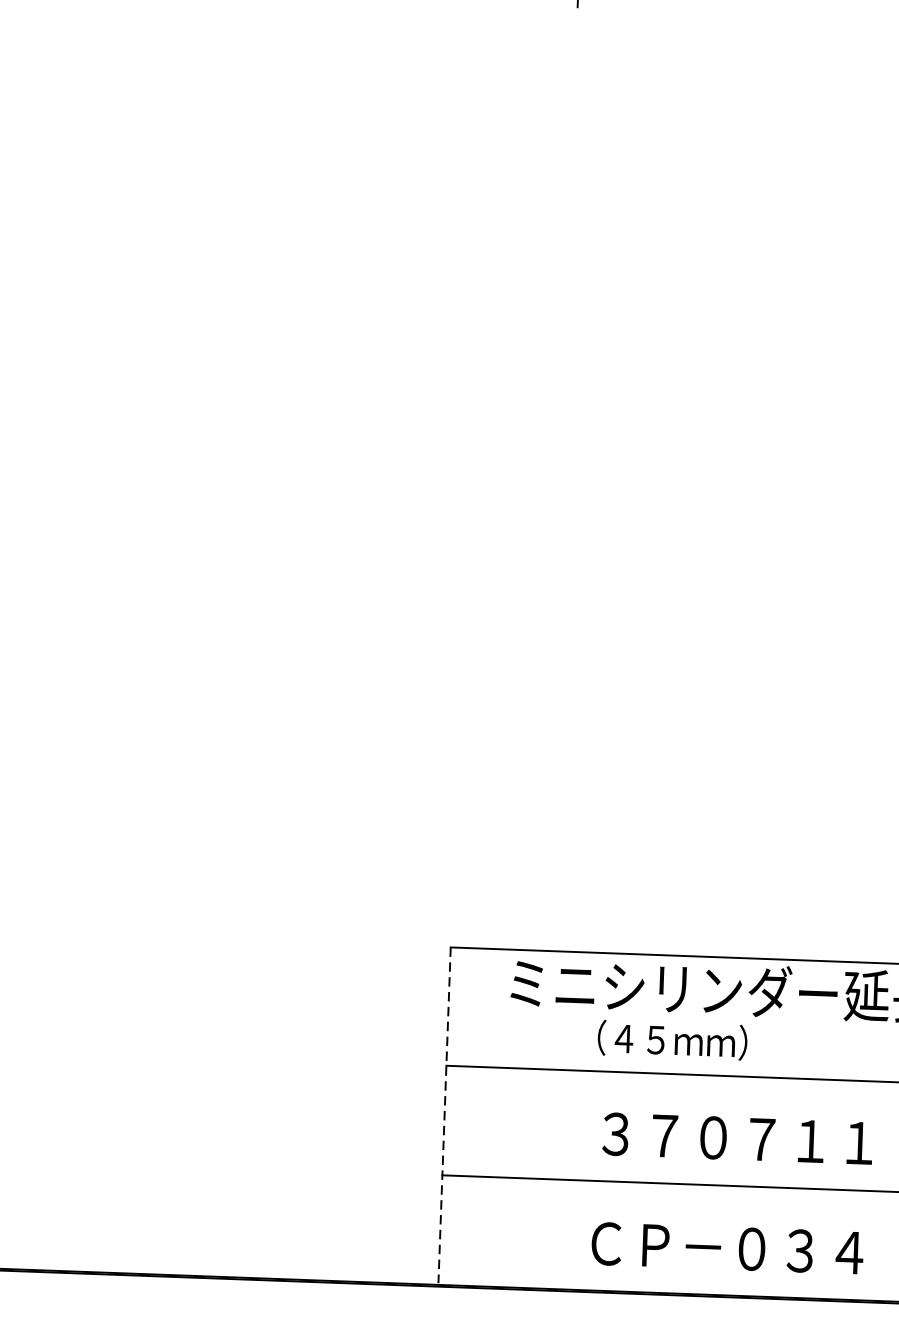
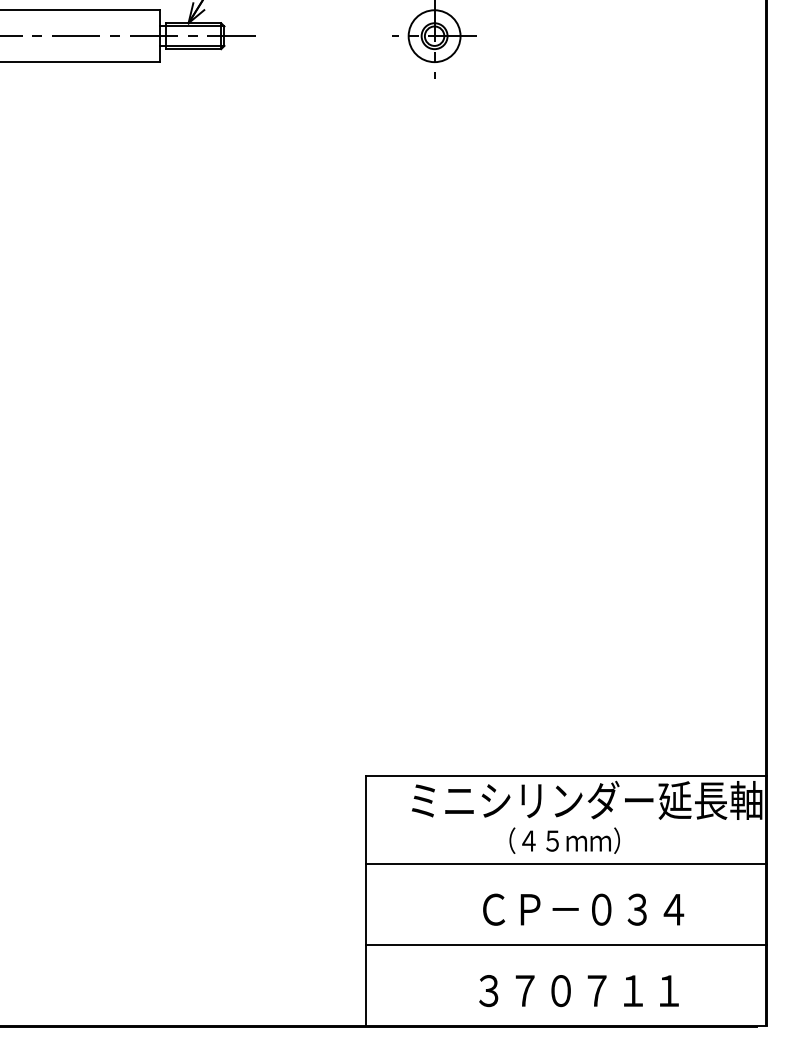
text: (672, 1039) -> (564, 840), moved
line: (444, 1115) -> (366, 900), dashed -> solid
text: (737, 1138) -> (583, 909), ３７０７１１ -> ＣＰ－０３４
text: (726, 1249) -> (578, 991), ＣＰ－０３４ -> ３７０７１１

